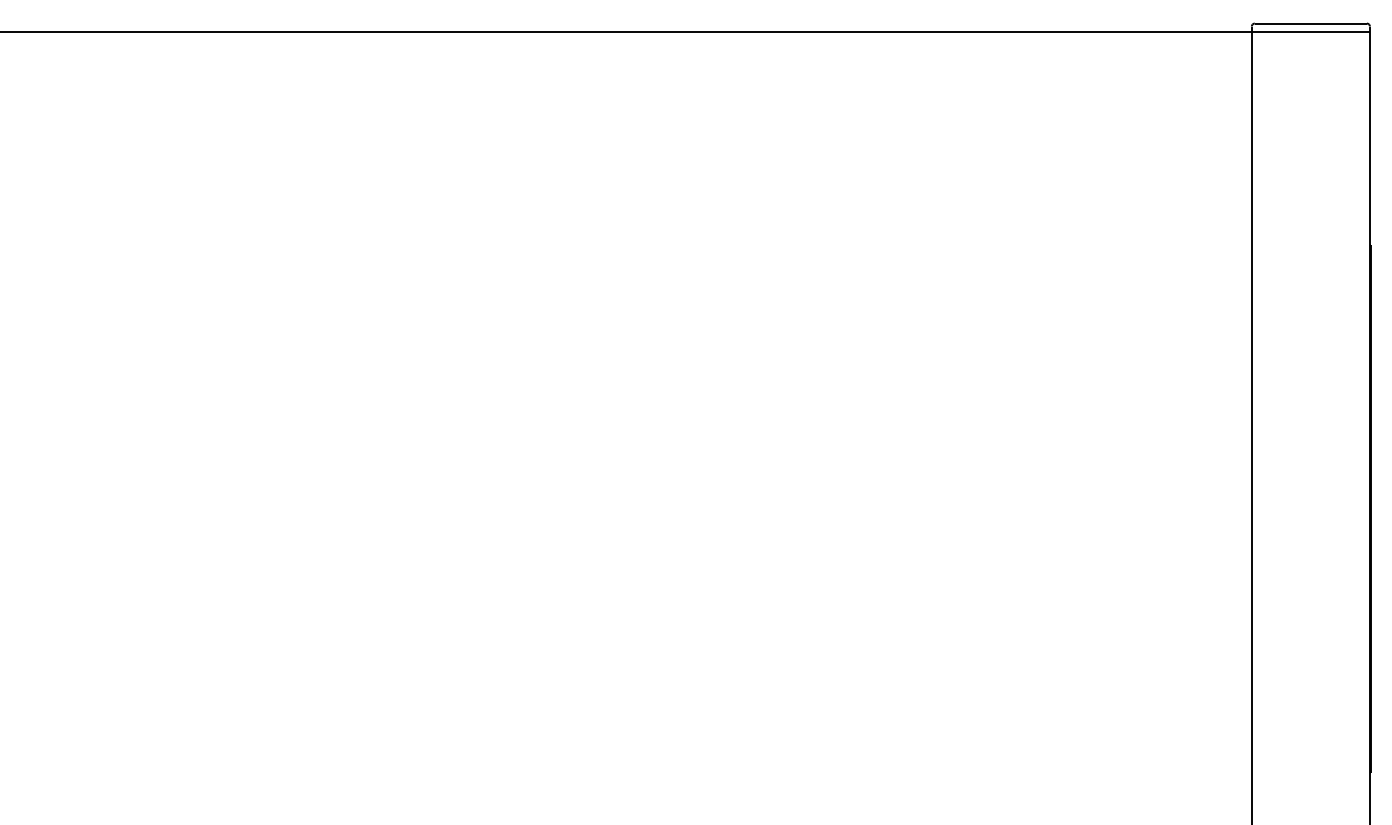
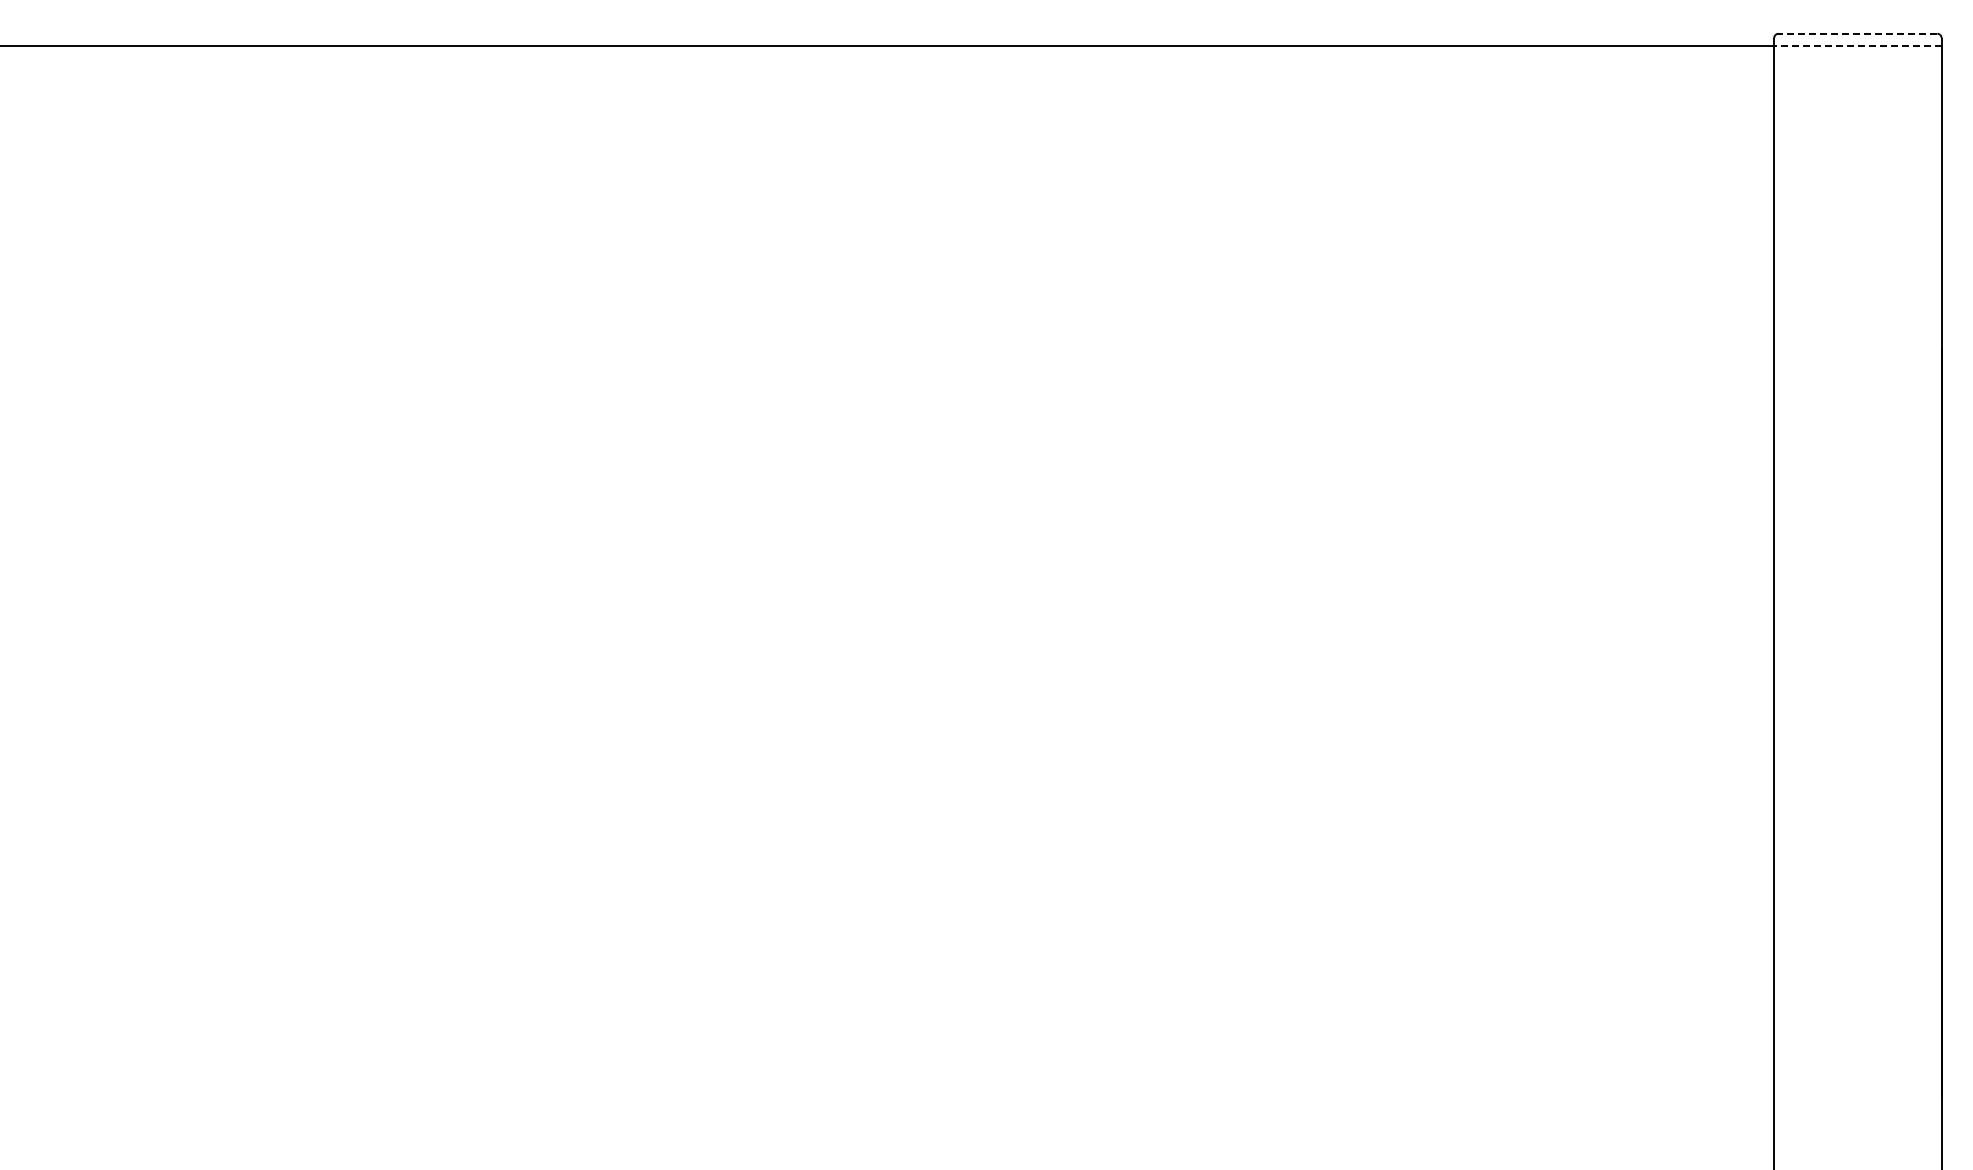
line: (1310, 23) -> (1857, 33), solid -> dashed
line: (1310, 32) -> (1857, 46), solid -> dashed

